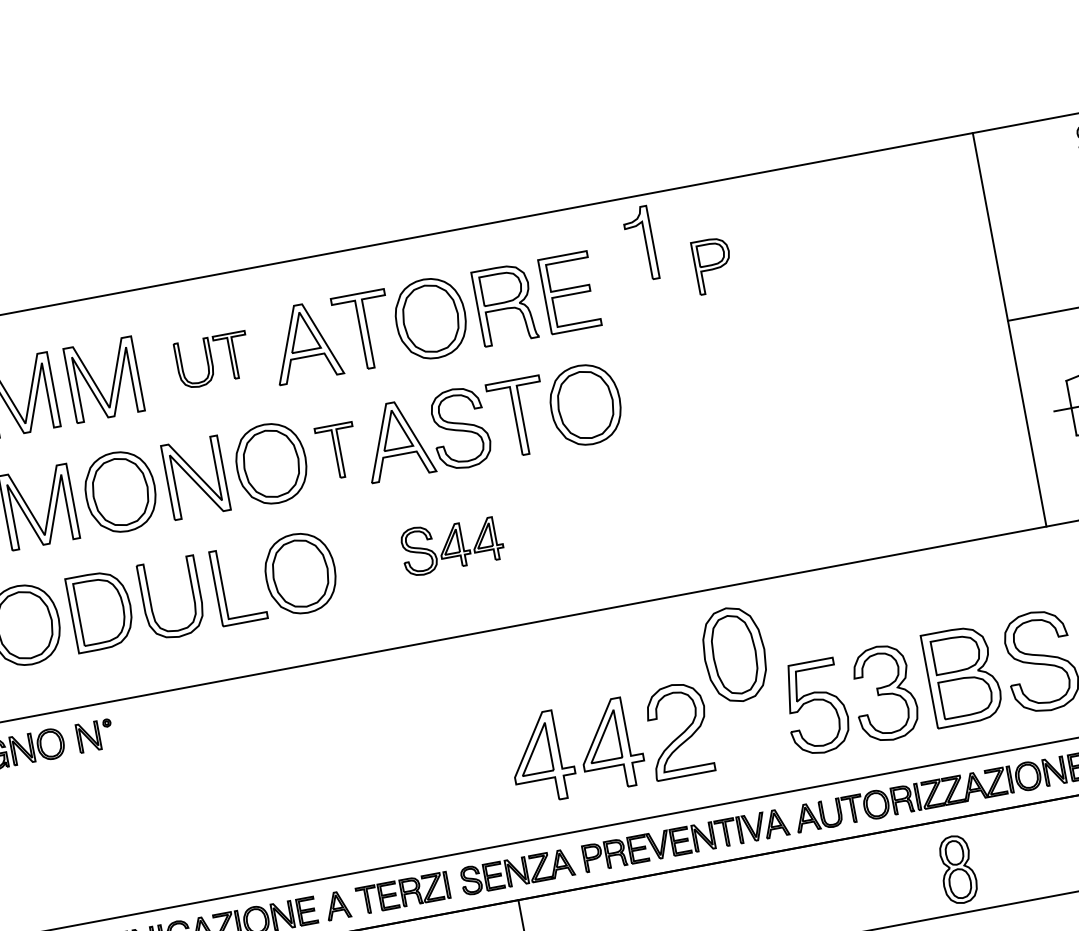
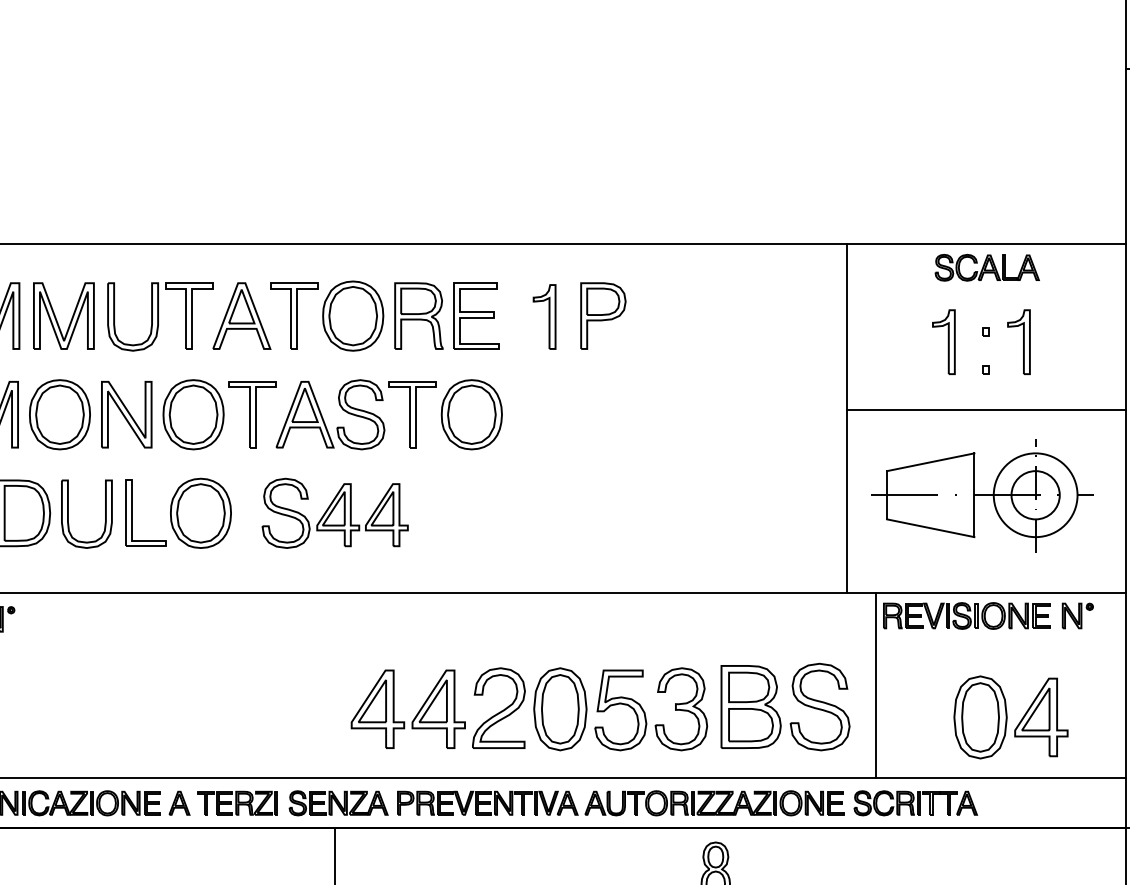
part: (640, 243) -> (544, 316), moved
part: (713, 265) -> (603, 315), size x1.43
part: (213, 359) -> (160, 316), size x1.67
part: (337, 451) -> (252, 414), size x1.43
part: (451, 544) -> (334, 512), size x1.67
part: (734, 654) -> (560, 709), moved

